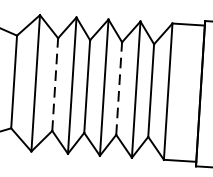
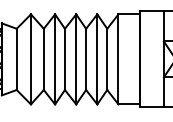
line: (54, 84) -> (43, 59), dashed -> solid
line: (119, 88) -> (86, 59), dashed -> solid

